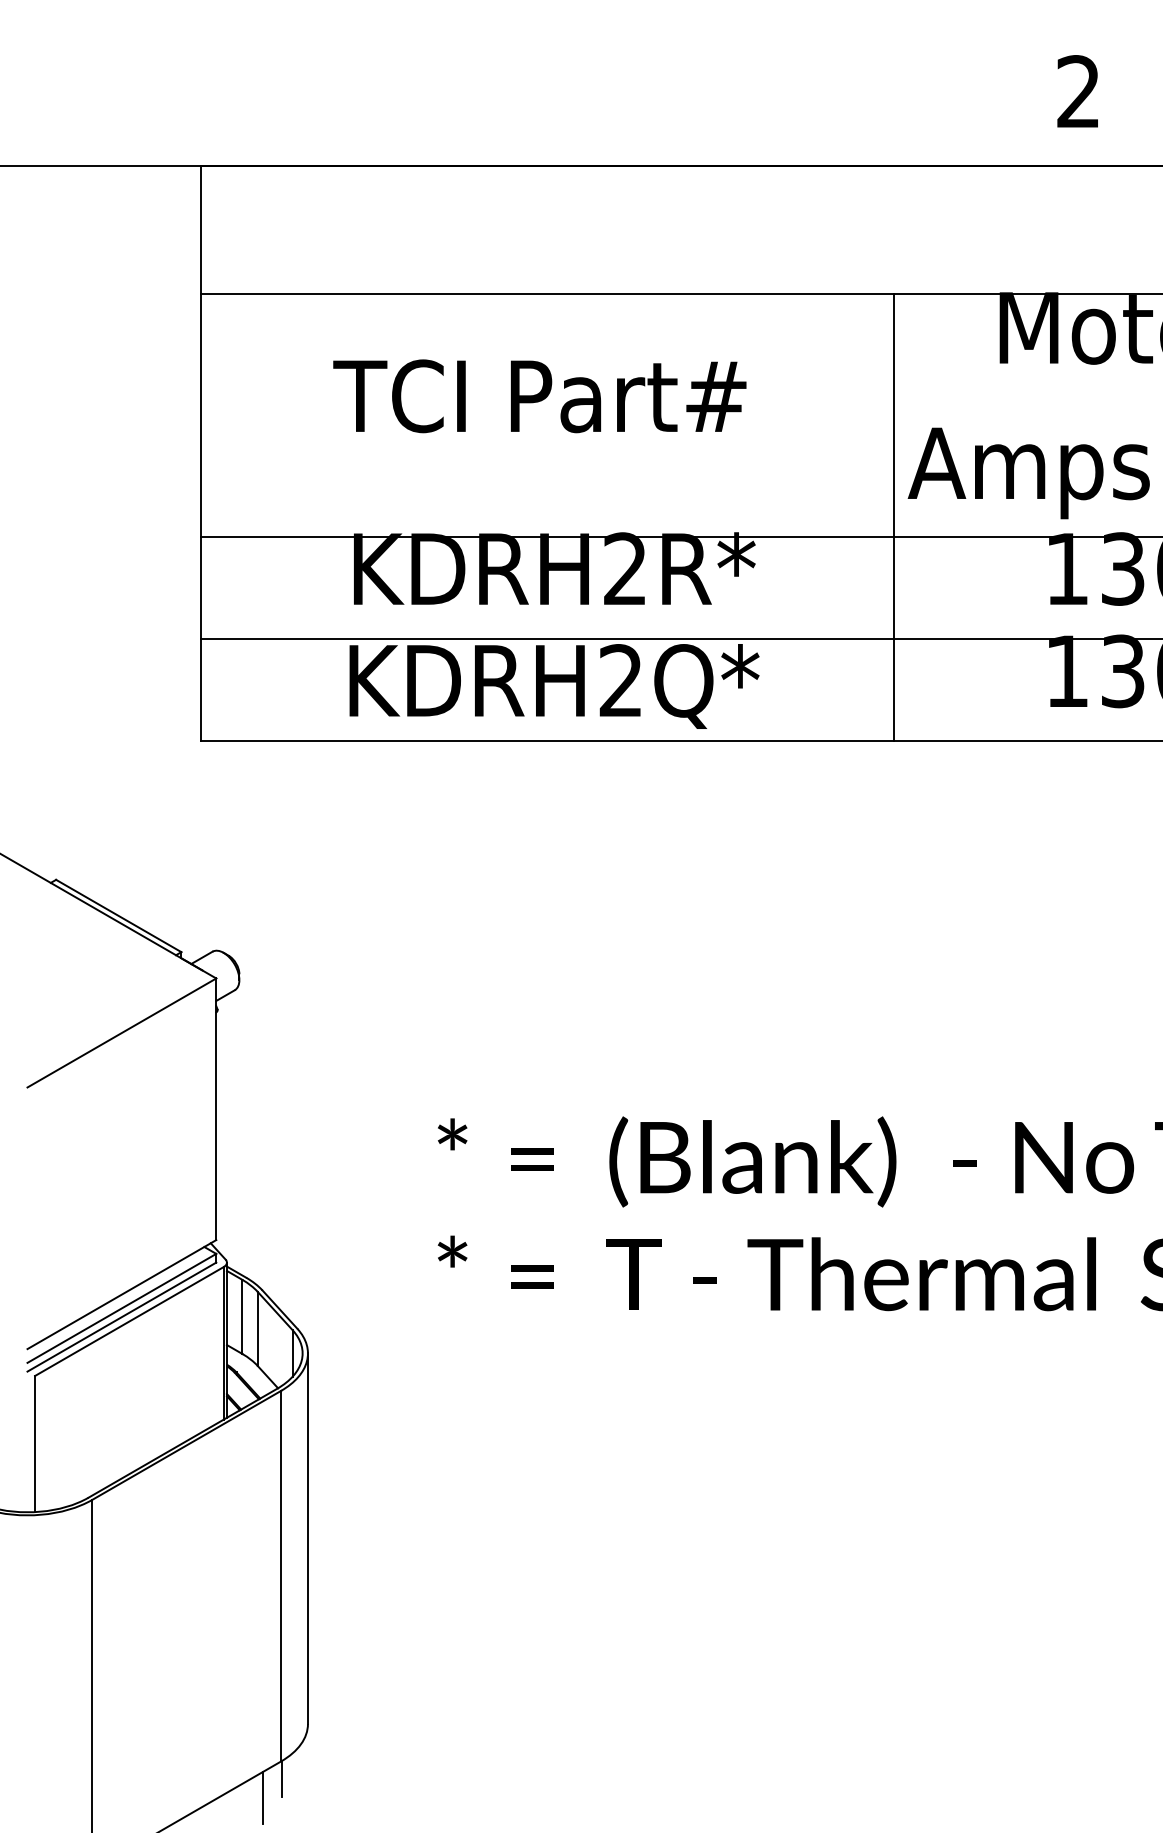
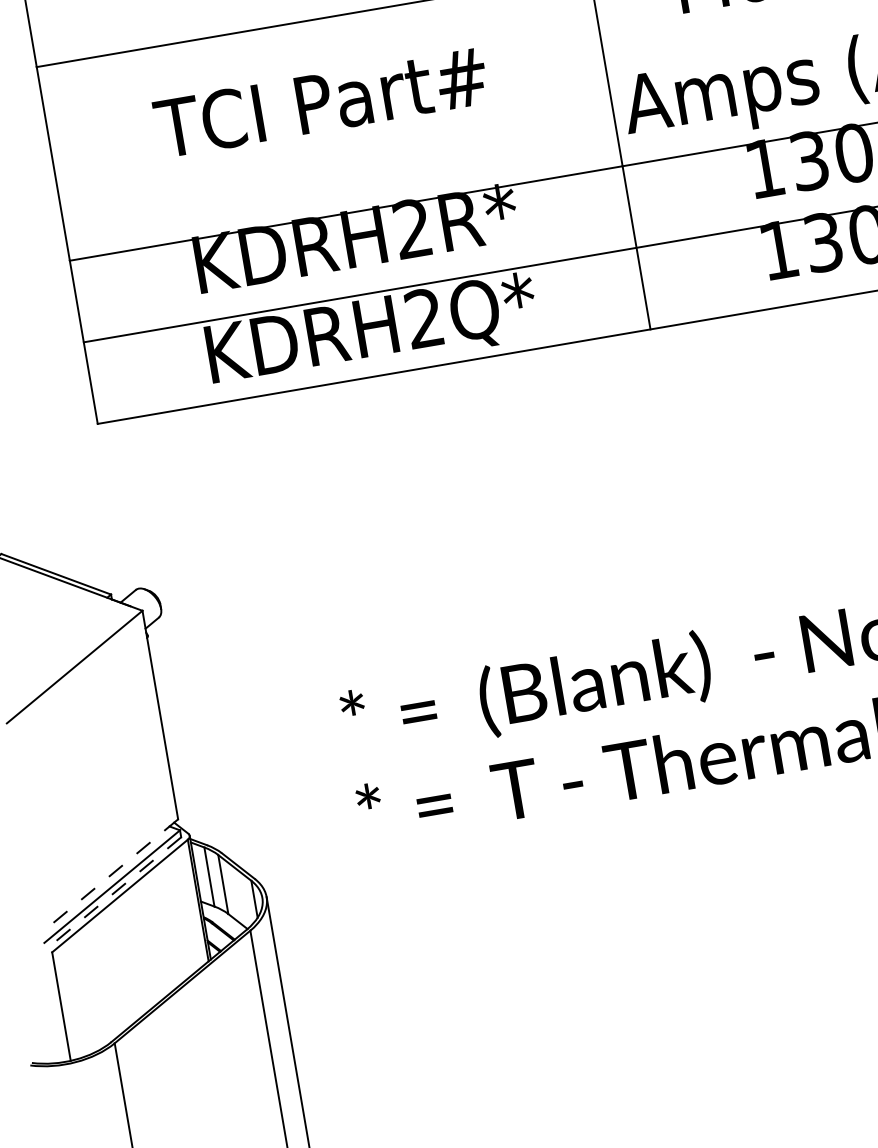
line: (121, 1294) -> (109, 875), solid -> dashed
line: (121, 1317) -> (113, 893), solid -> dashed

